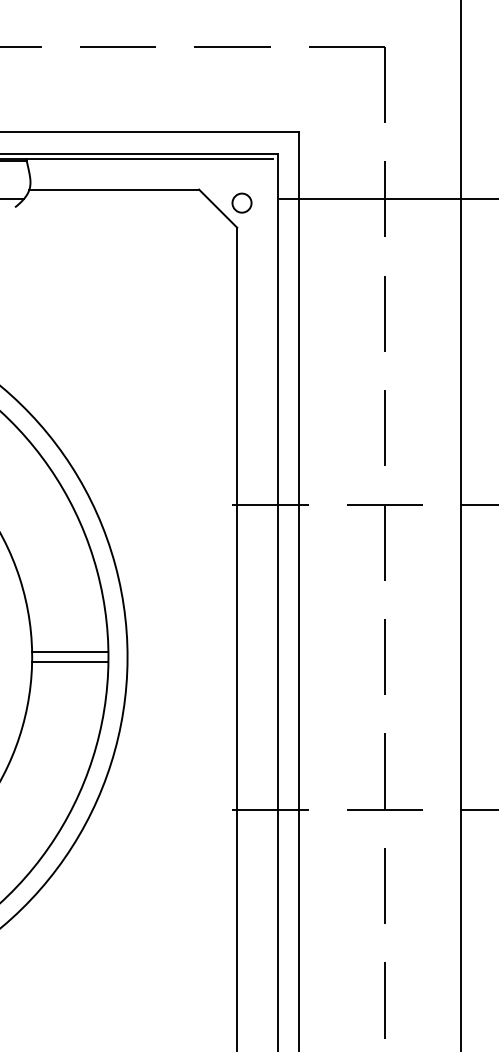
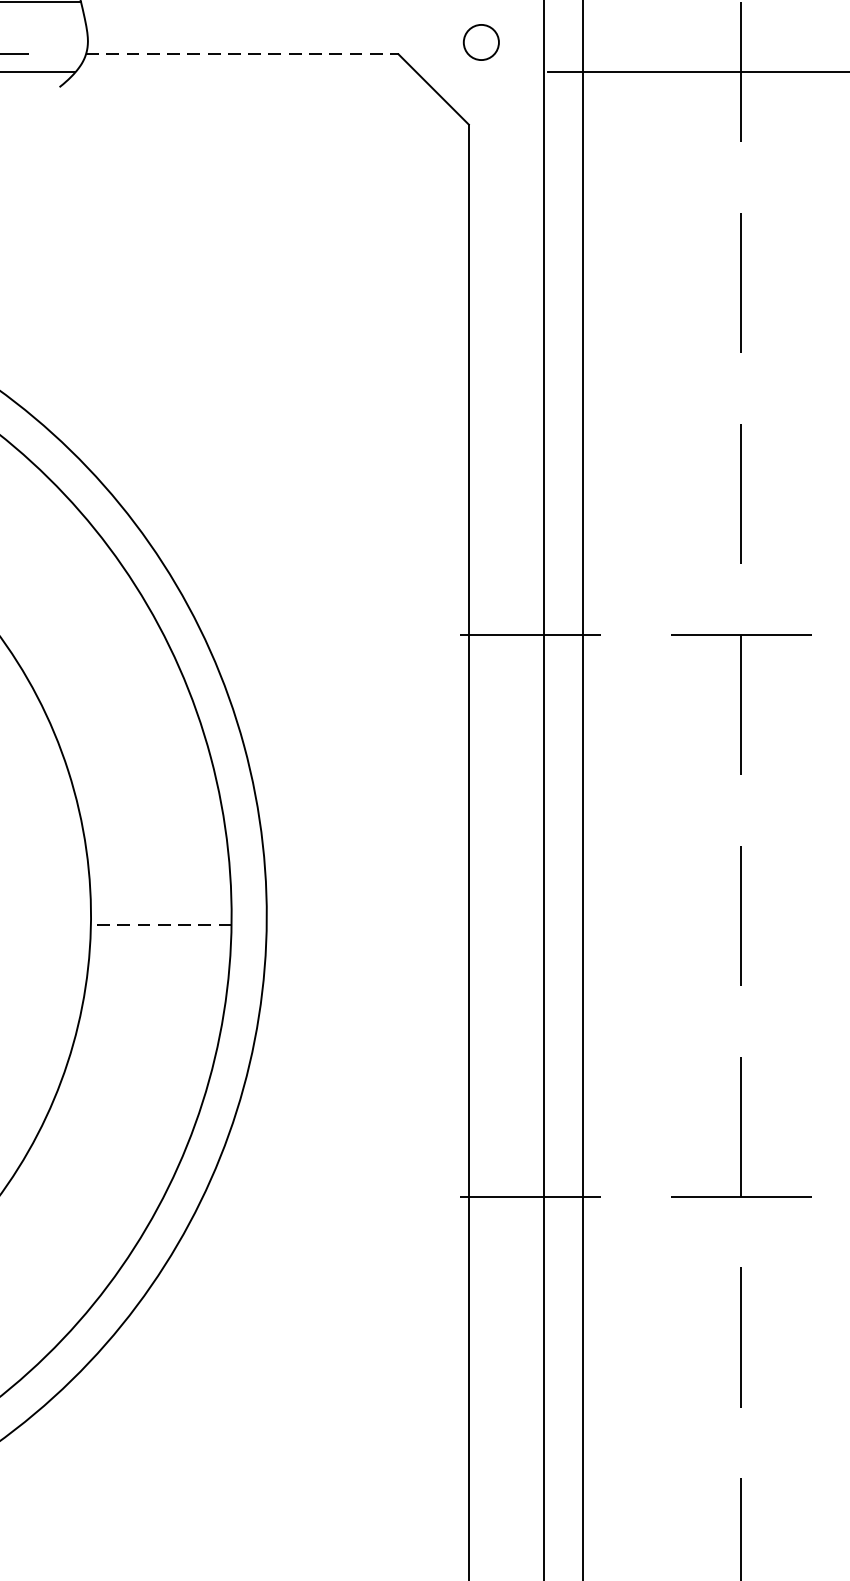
line: (114, 189) -> (242, 54), solid -> dashed
circle: (241, 202) -> (480, 41), moved
line: (70, 652) -> (161, 907), removed
line: (69, 661) -> (159, 923), solid -> dashed

